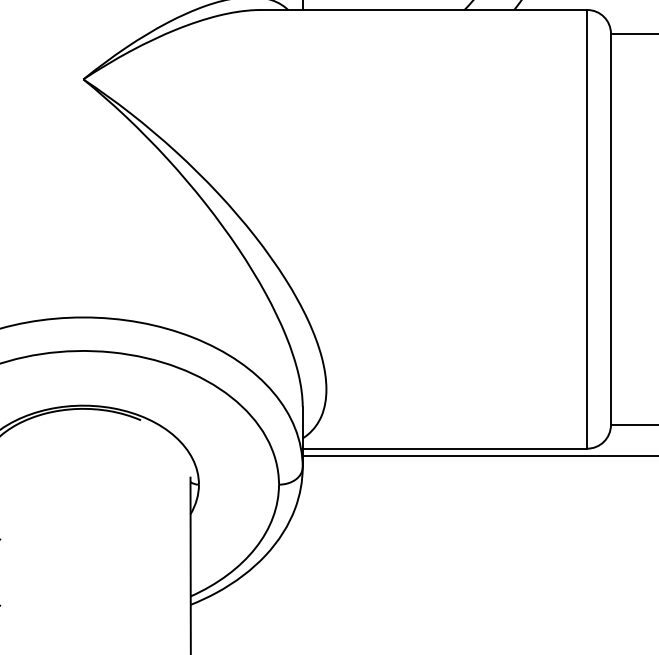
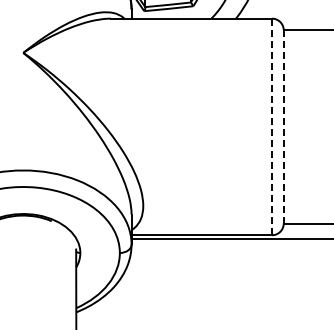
line: (588, 228) -> (272, 126), solid -> dashed
line: (610, 228) -> (283, 126), solid -> dashed

